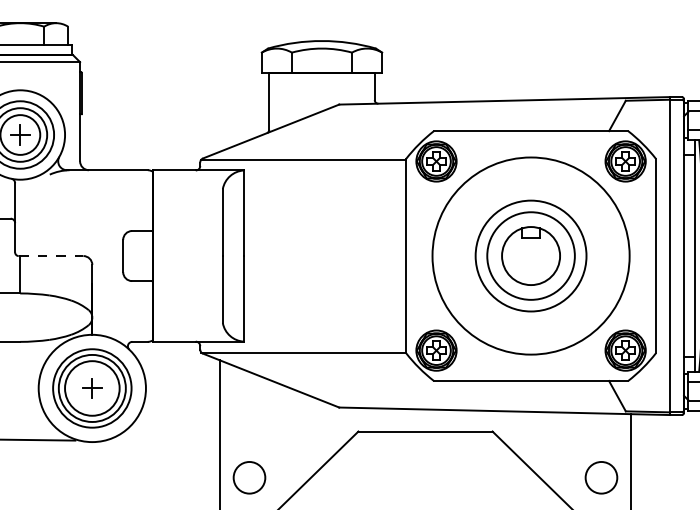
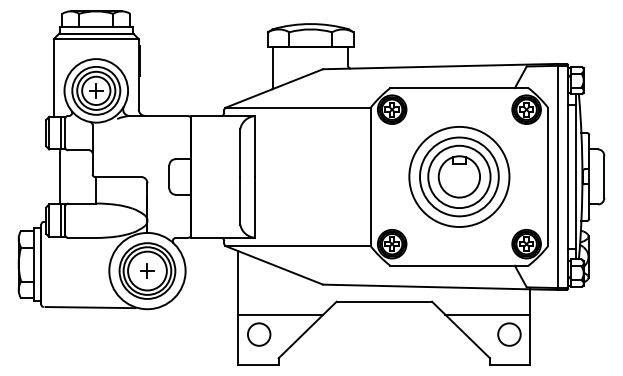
line: (51, 255) -> (118, 176), dashed -> solid
circle: (531, 255) -> (459, 176), size x0.71
line: (279, 449) -> (280, 314), added
line: (570, 449) -> (487, 314), added

